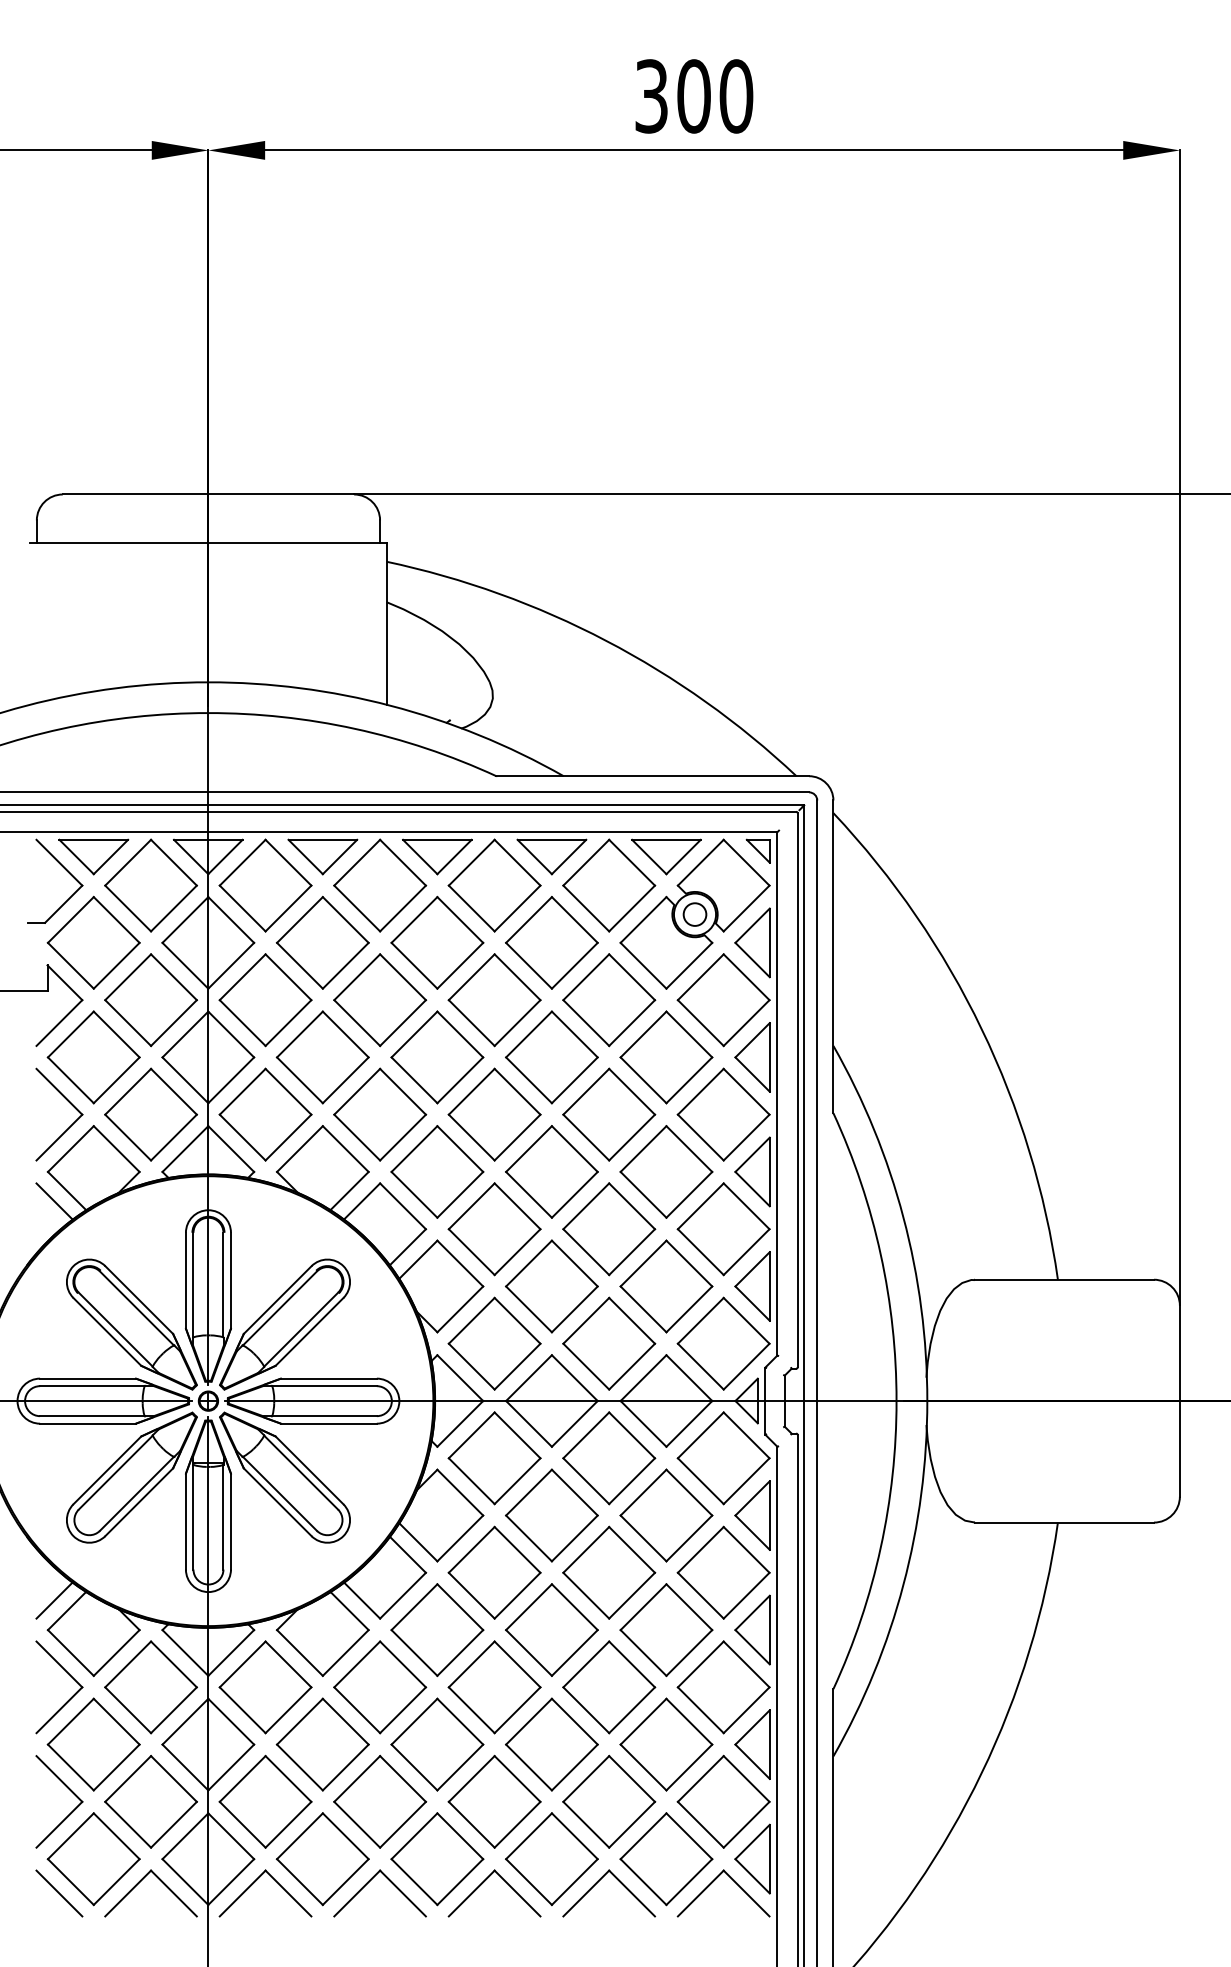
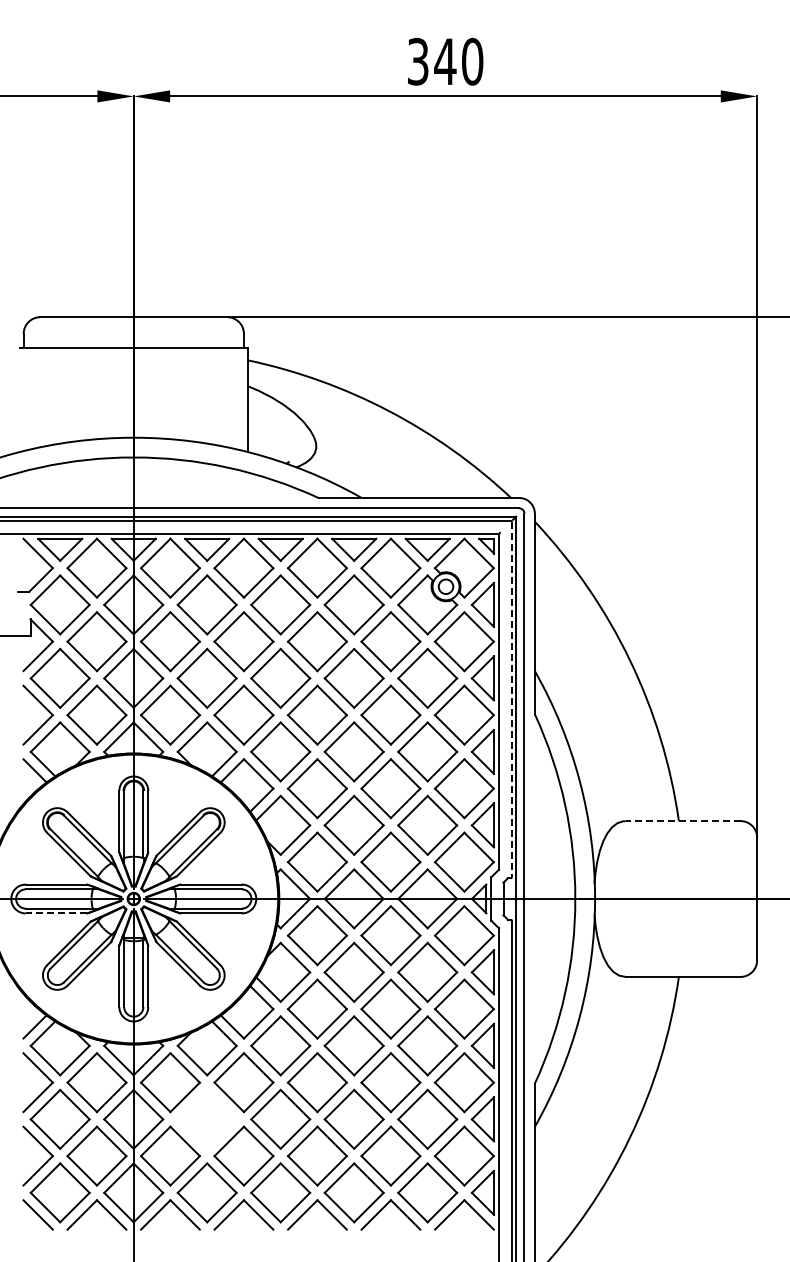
text: (694, 95) -> (445, 61), 300 -> 340
line: (797, 1090) -> (511, 699), solid -> dashed
line: (1063, 1280) -> (682, 821), solid -> dashed
line: (87, 1423) -> (56, 913), solid -> dashed
part: (321, 1743) -> (206, 1118), removed

